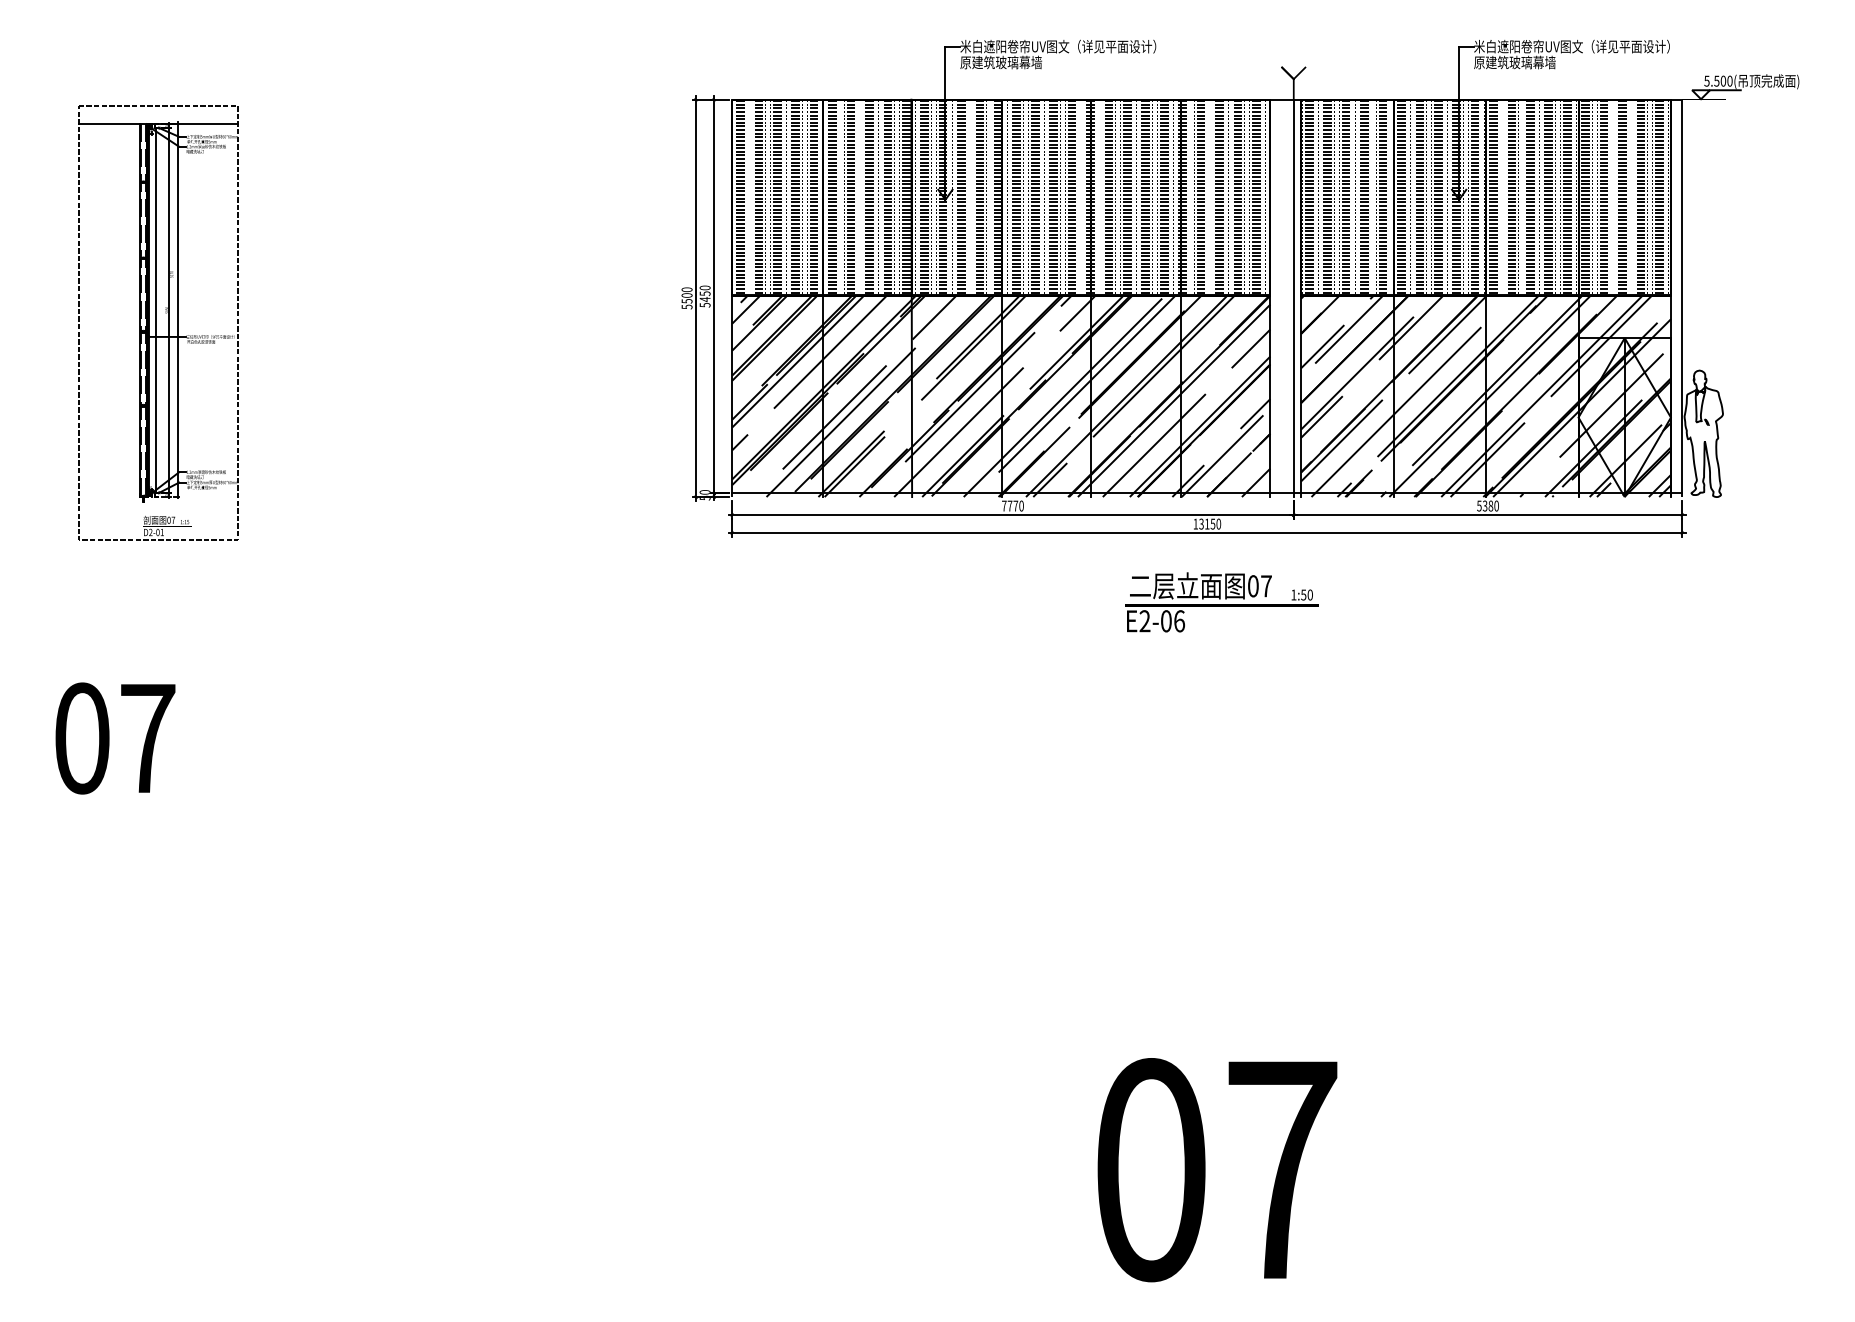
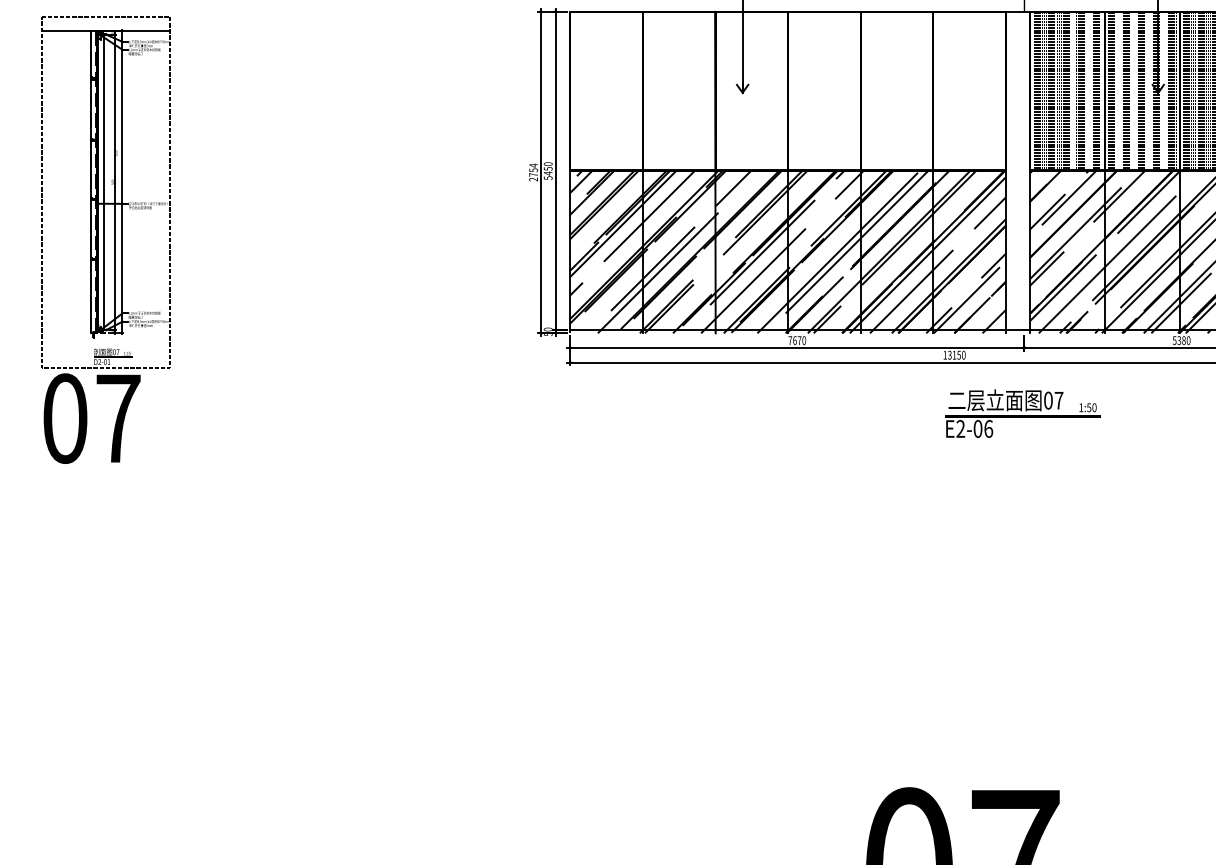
hatch: (1001, 196) -> (788, 90), removed
text: (686, 298) -> (533, 172), 5500 -> 2754
line: (1293, 298) -> (1024, 172), removed
text: (1009, 505) -> (794, 340), 7770 -> 7670
text: (1221, 602) -> (1022, 413), moved
text: (115, 738) -> (92, 418), moved

